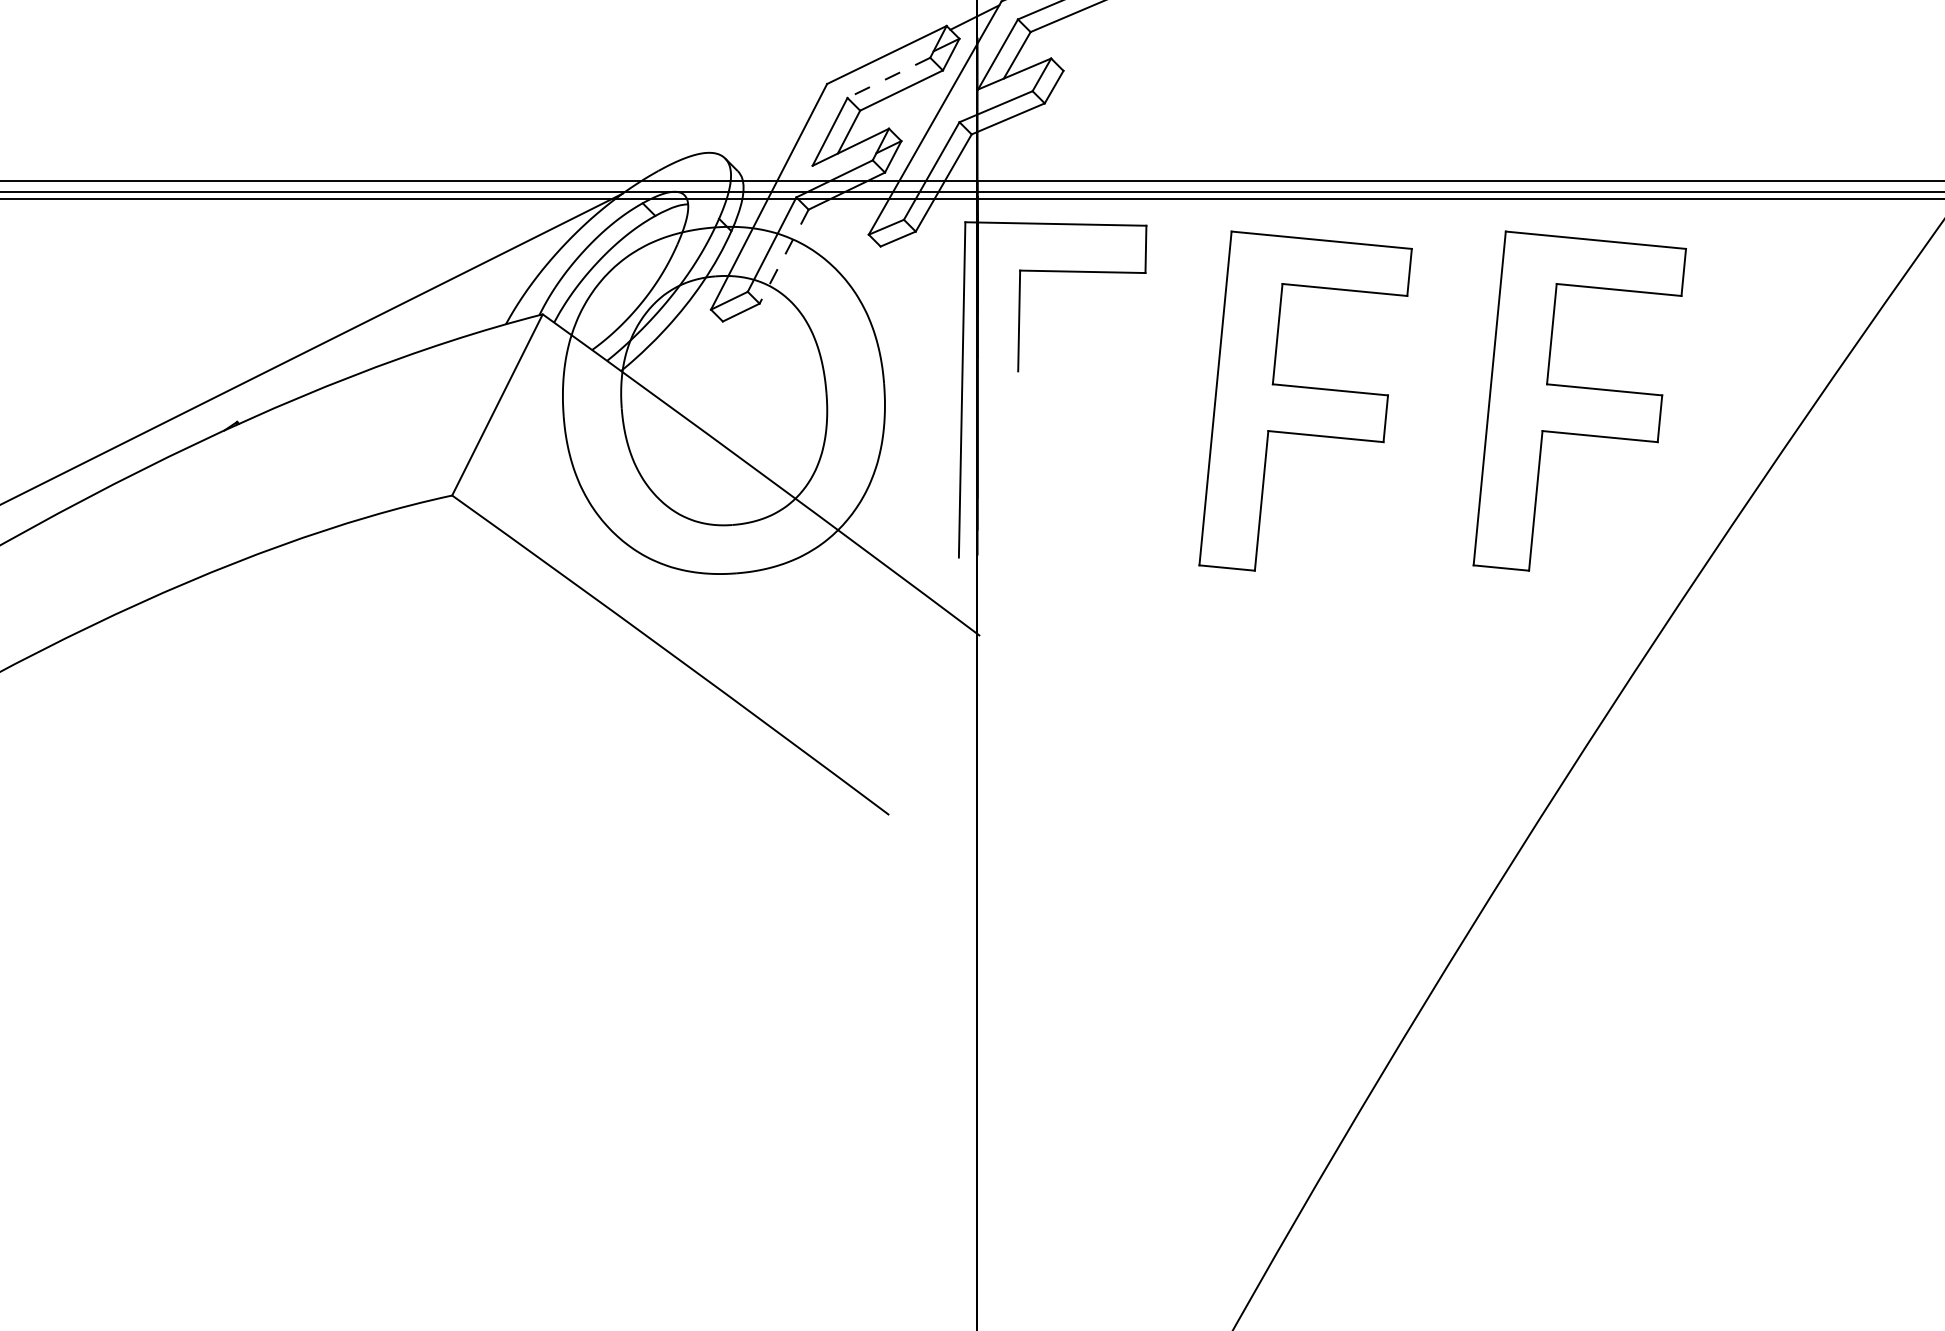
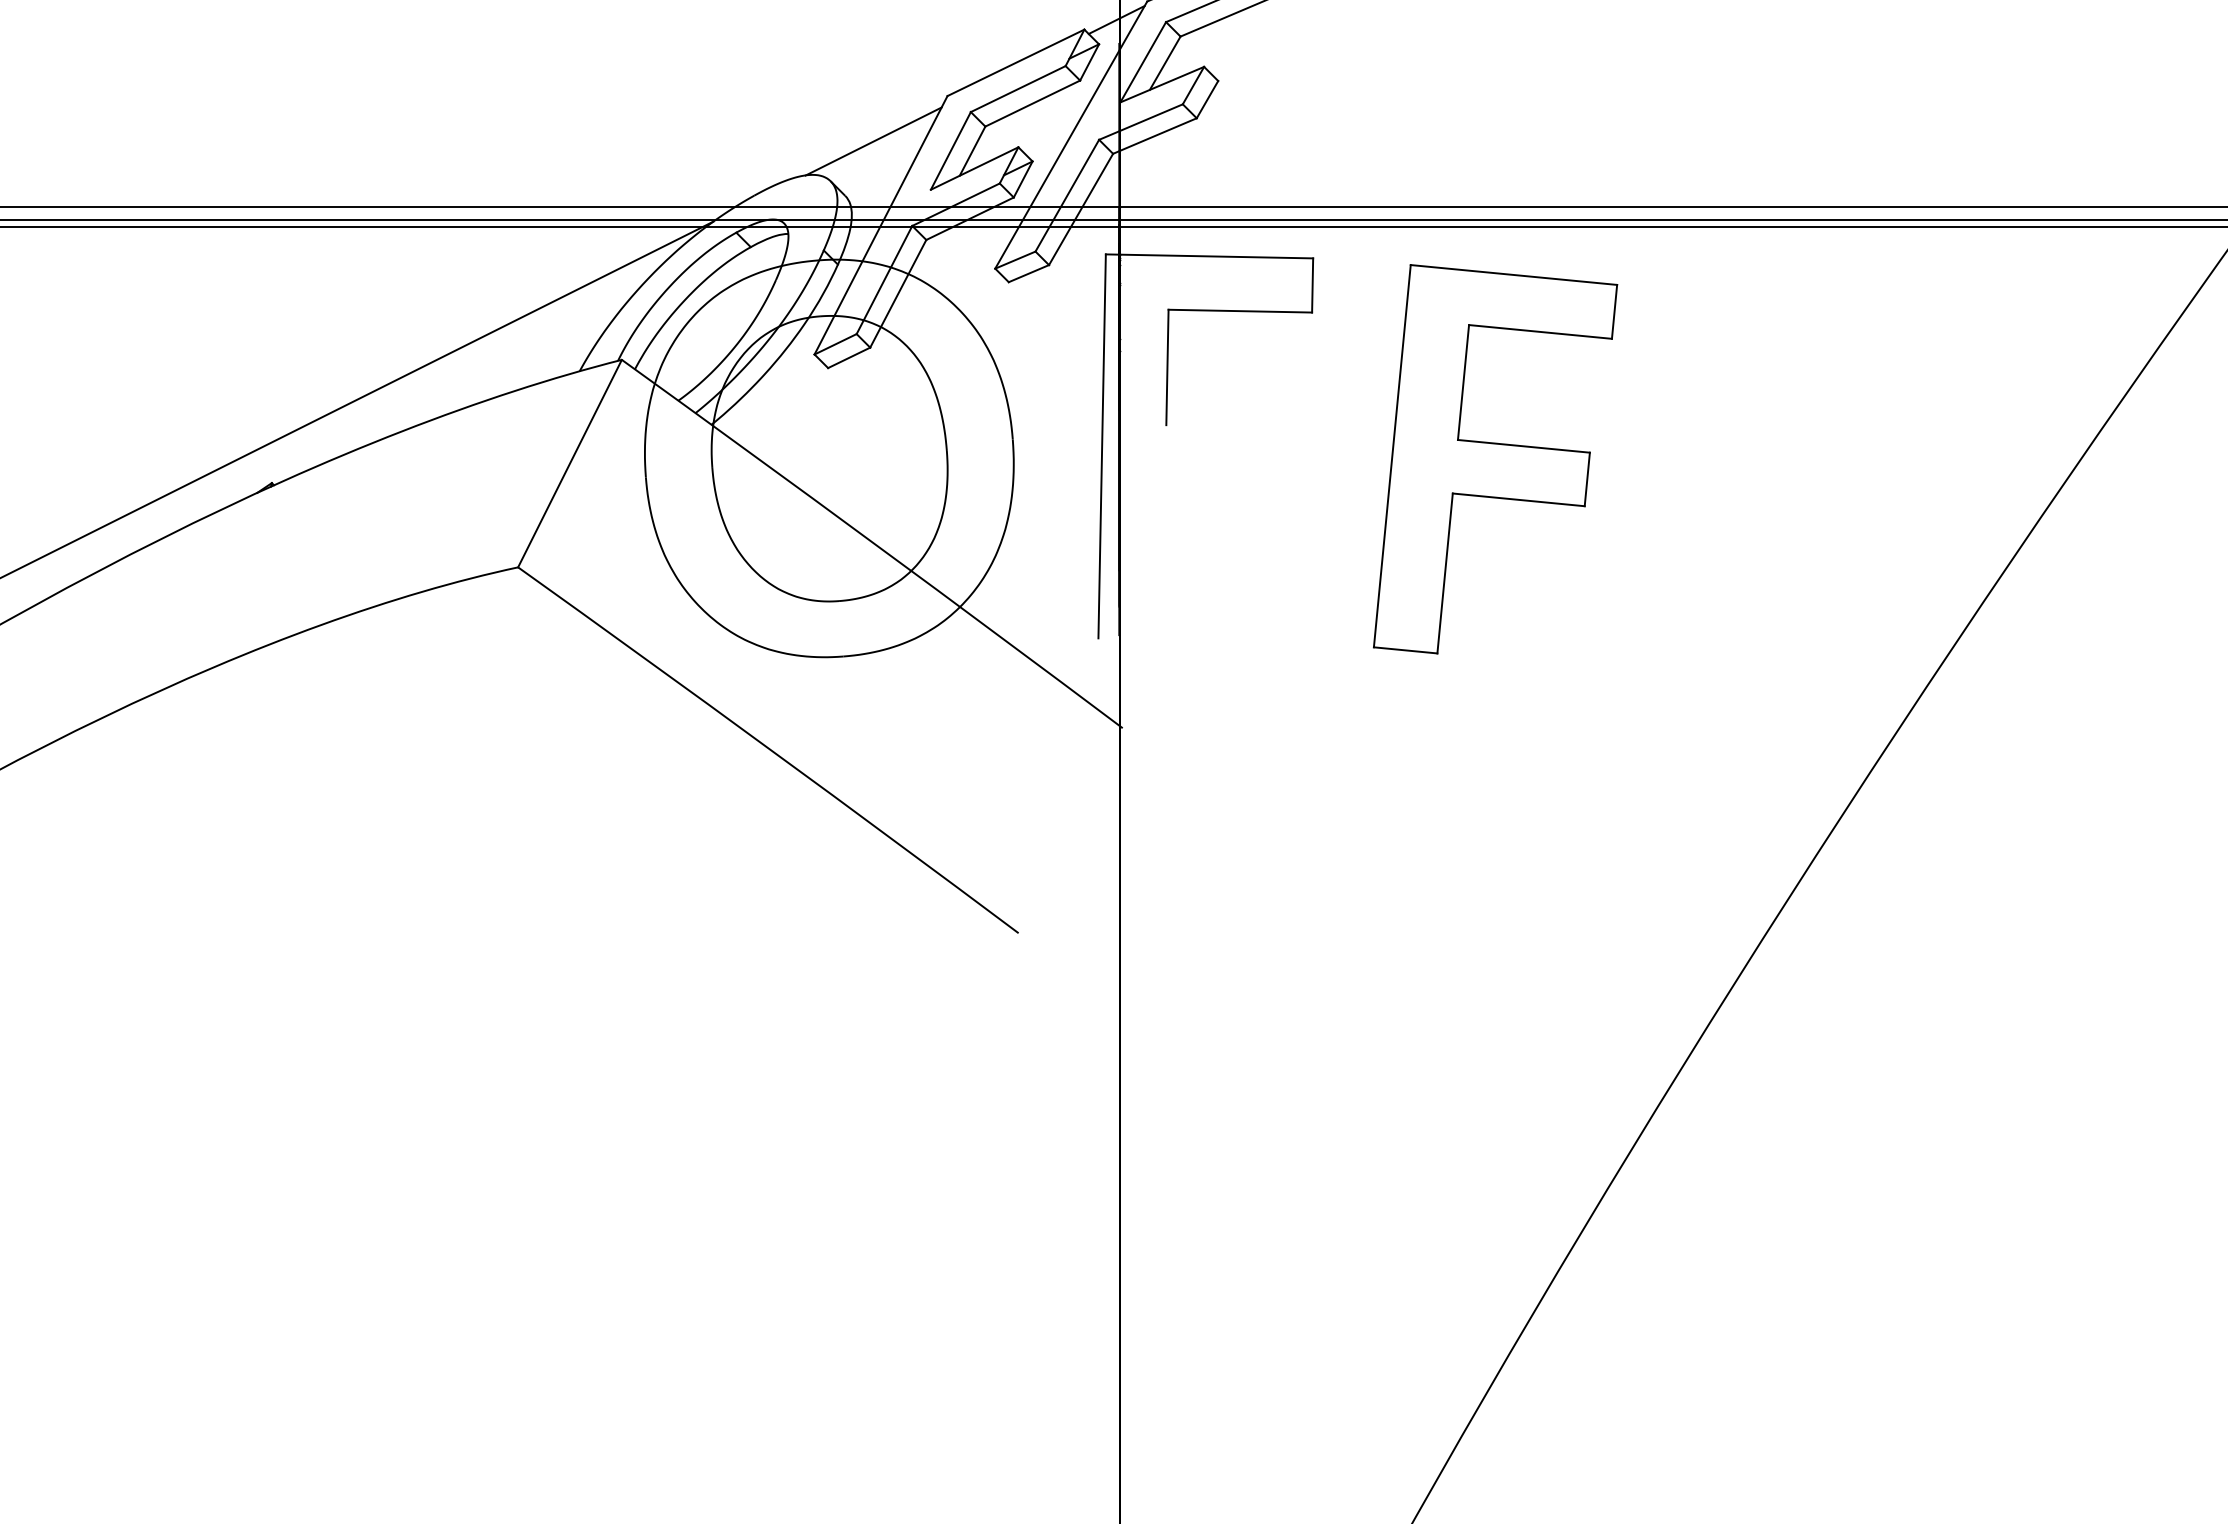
line: (889, 78) -> (1018, 89), dashed -> solid
line: (762, 123) -> (873, 141), added
line: (784, 256) -> (898, 293), dashed -> solid
part: (1579, 401) -> (1809, 459), removed

